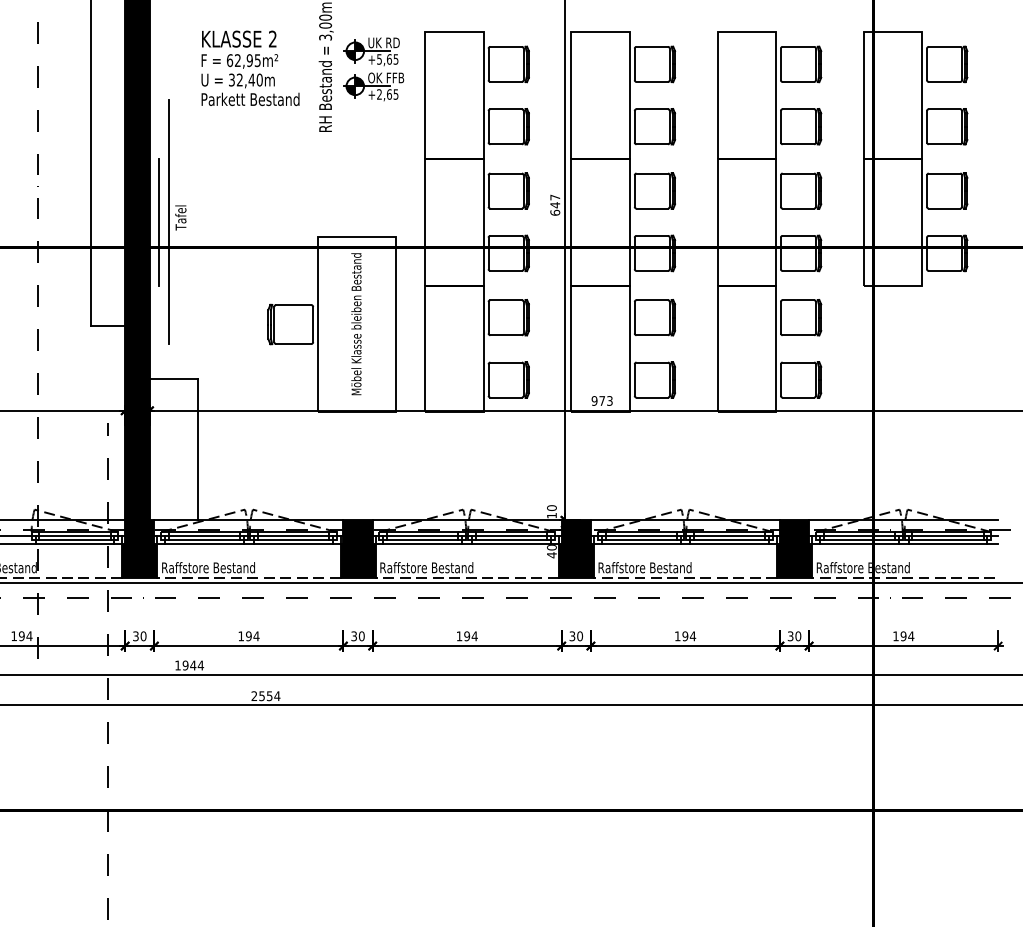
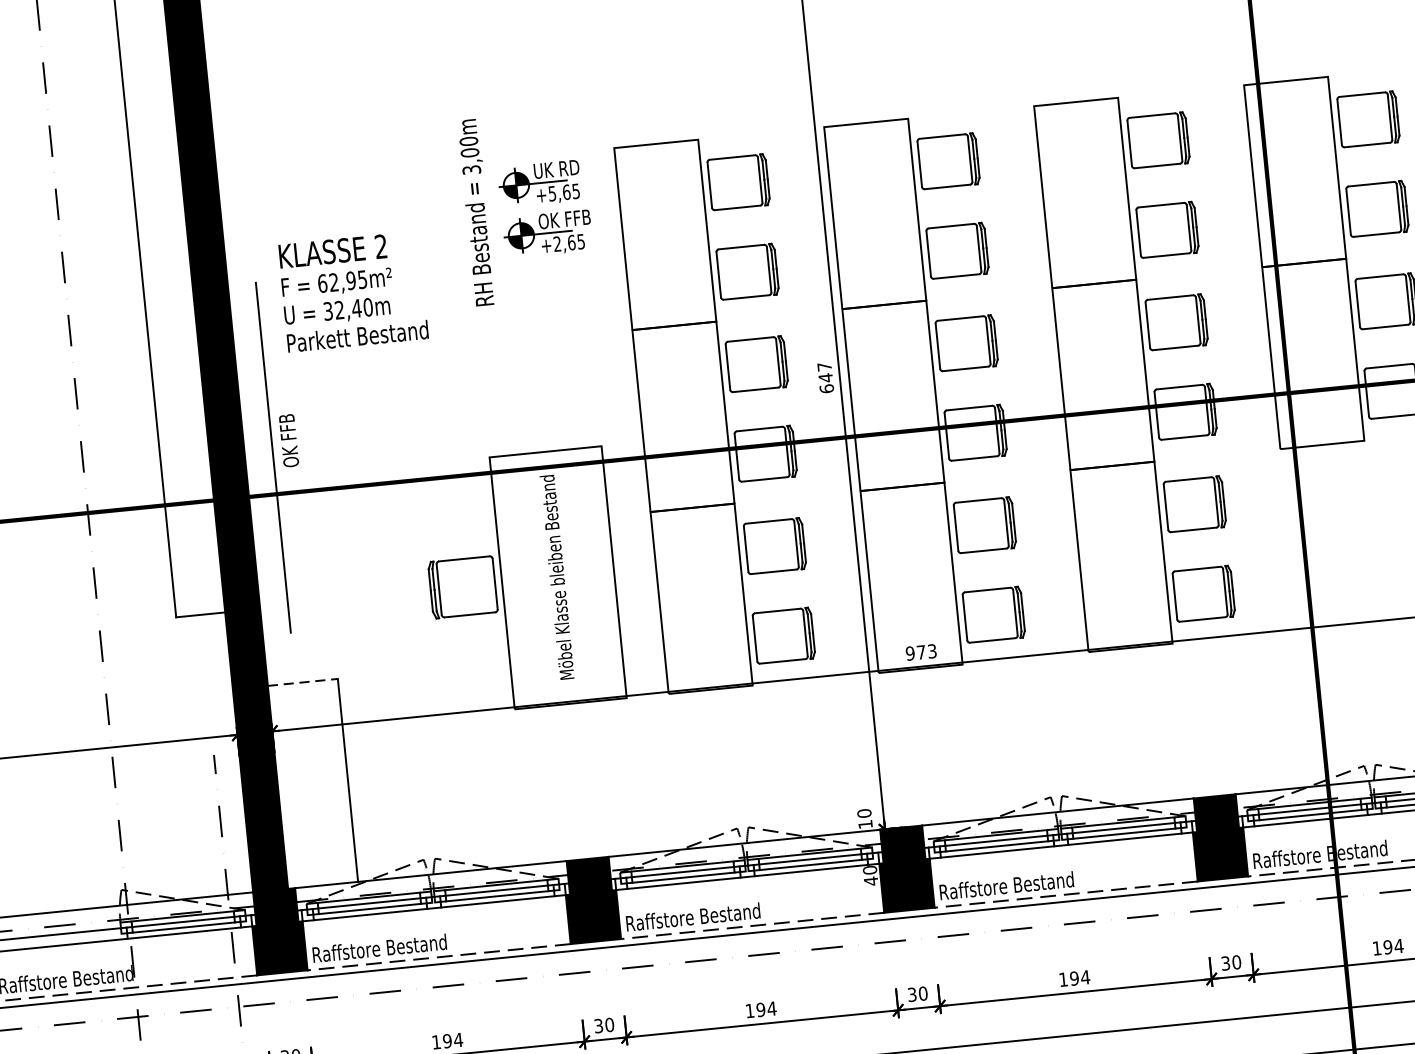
text: (250, 68) -> (353, 292), moved
text: (180, 211) -> (288, 440), Tafel -> OK FFB
line: (159, 221) -> (259, 458), removed
line: (174, 379) -> (303, 682), solid -> dashed

